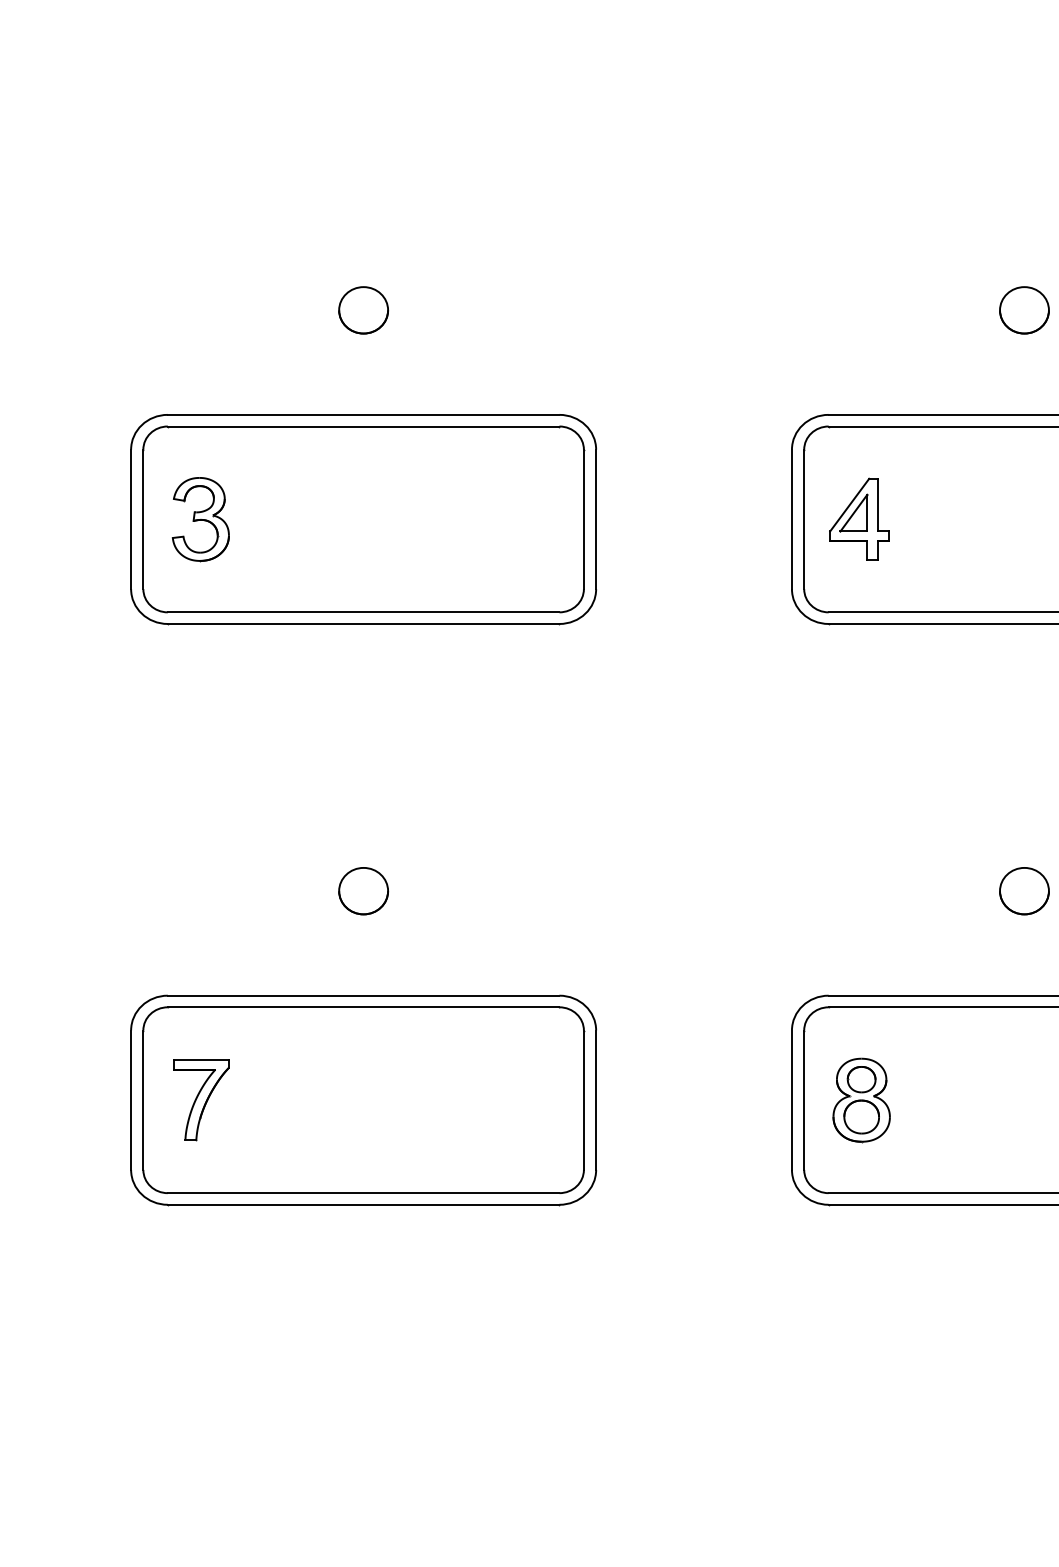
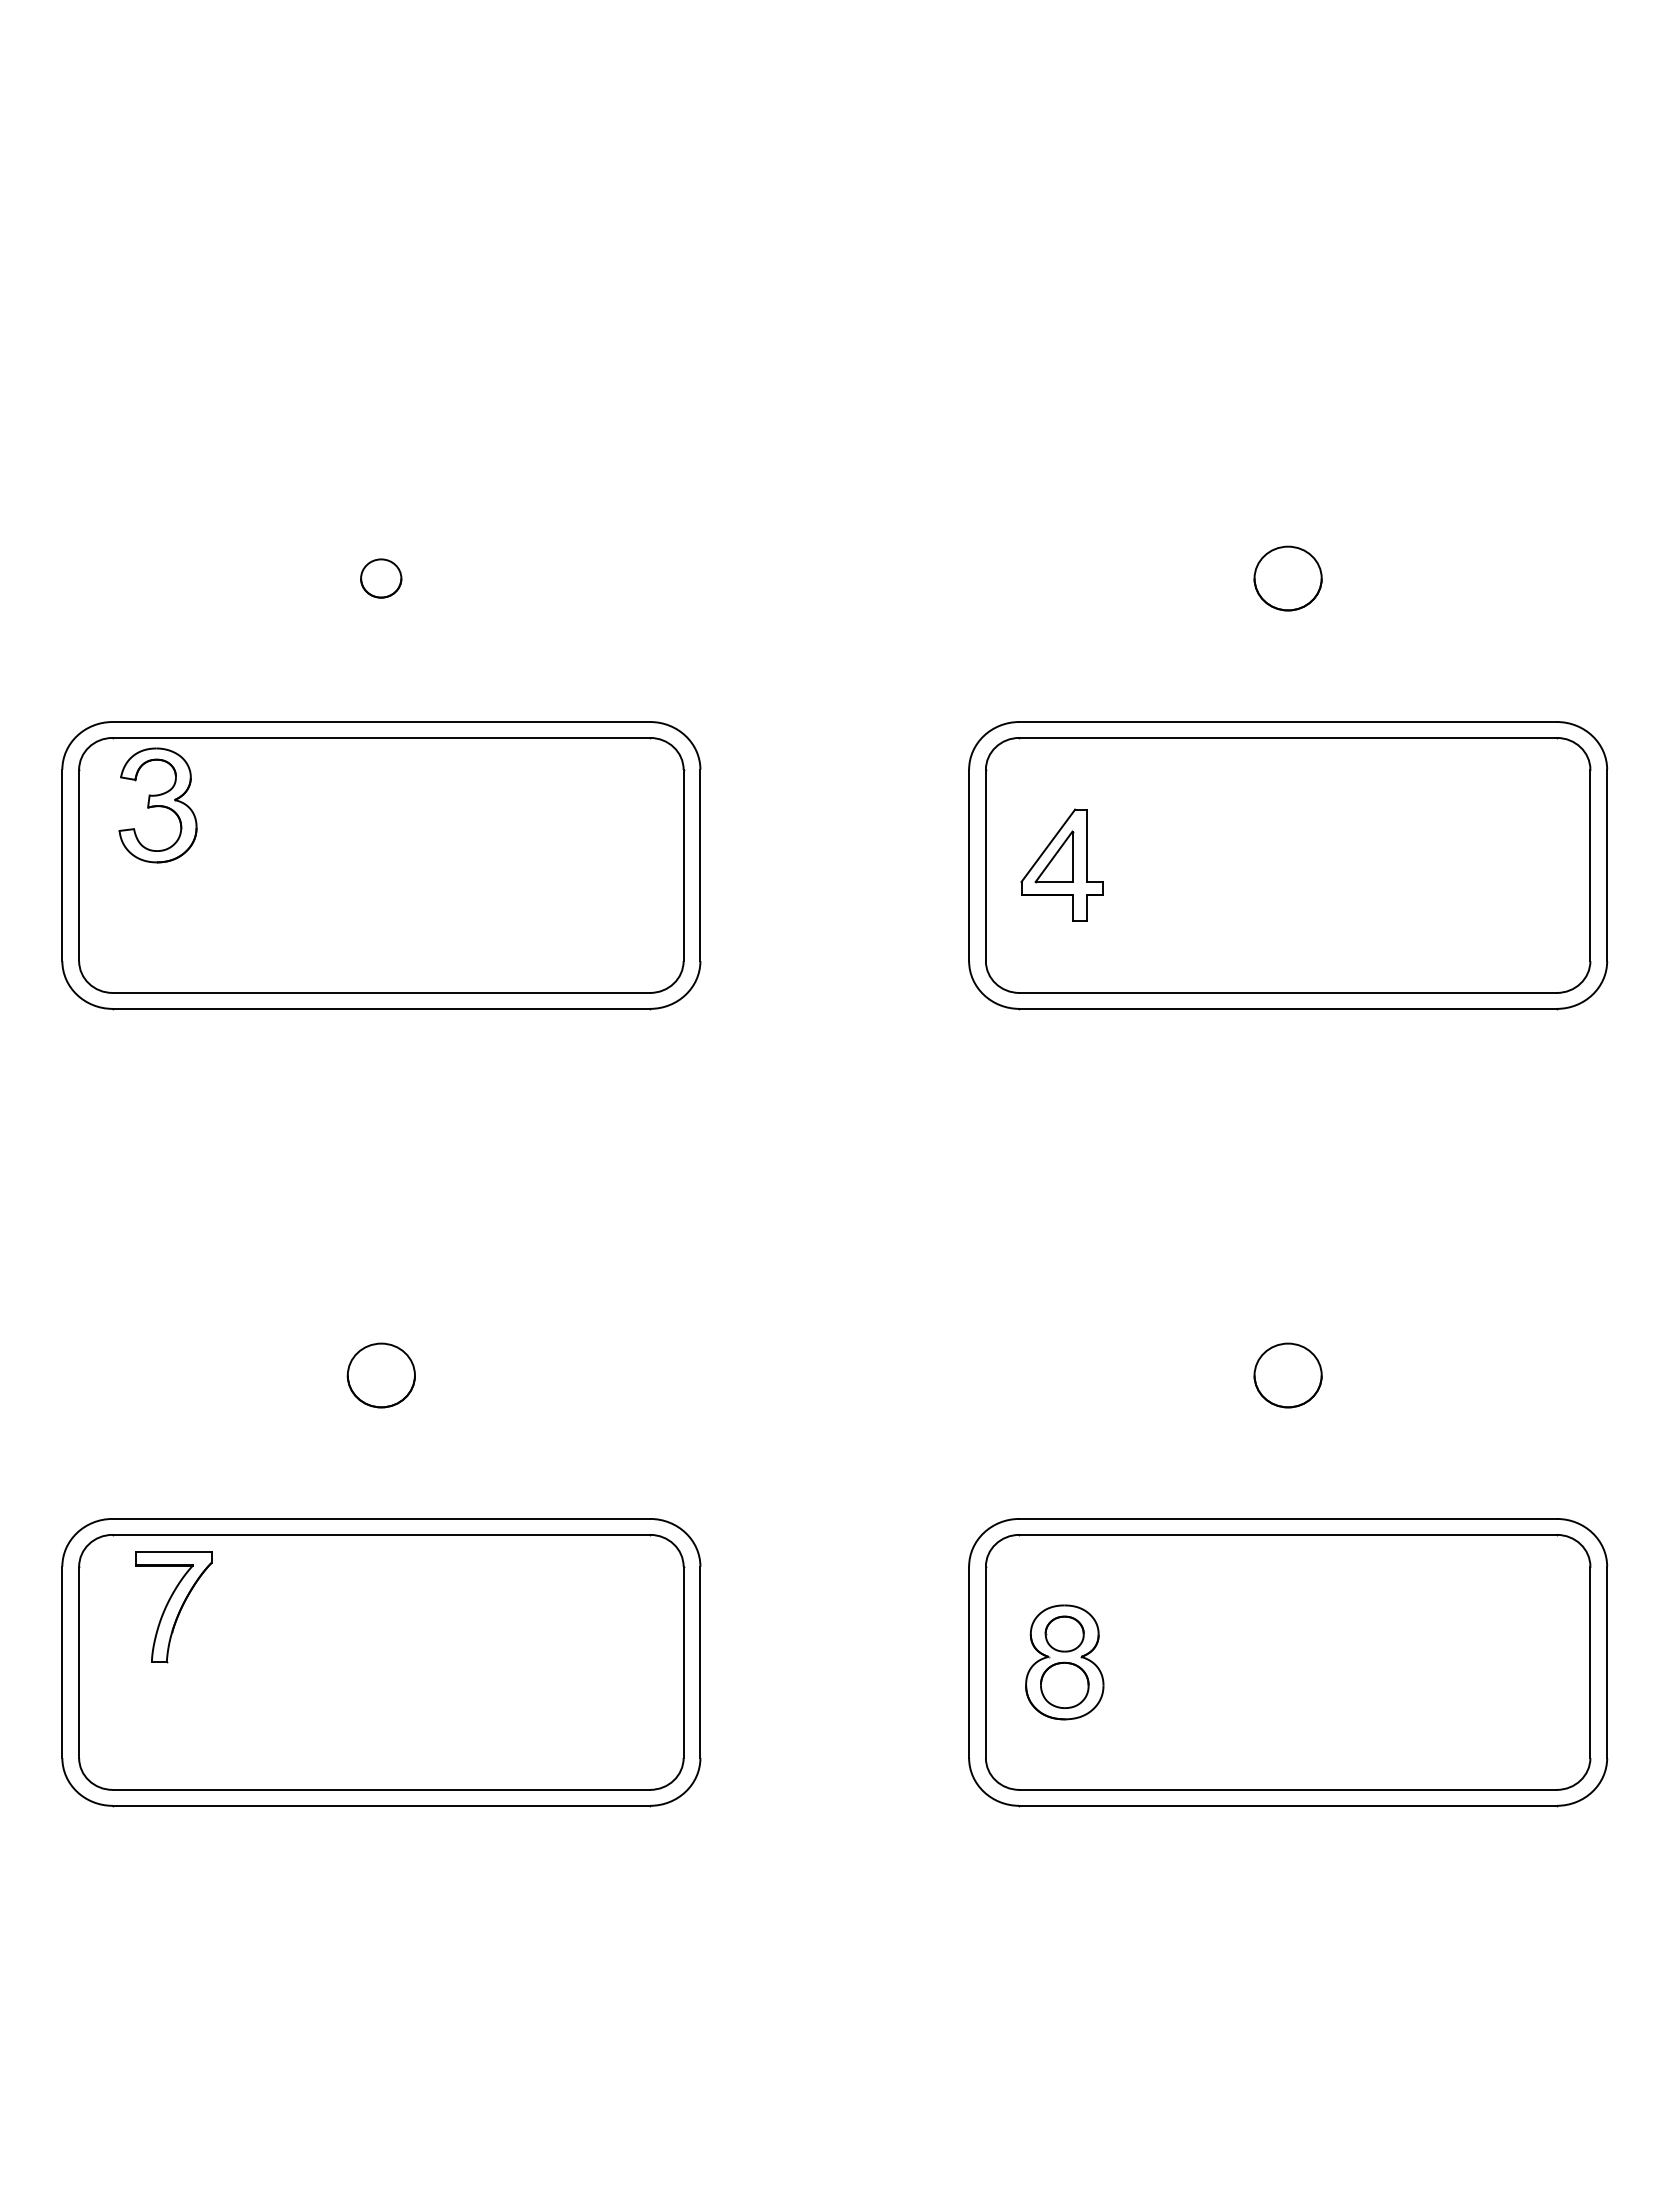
part: (362, 310) -> (380, 578), size x0.6
part: (200, 519) -> (157, 805), moved
part: (201, 1100) -> (173, 1607), moved

